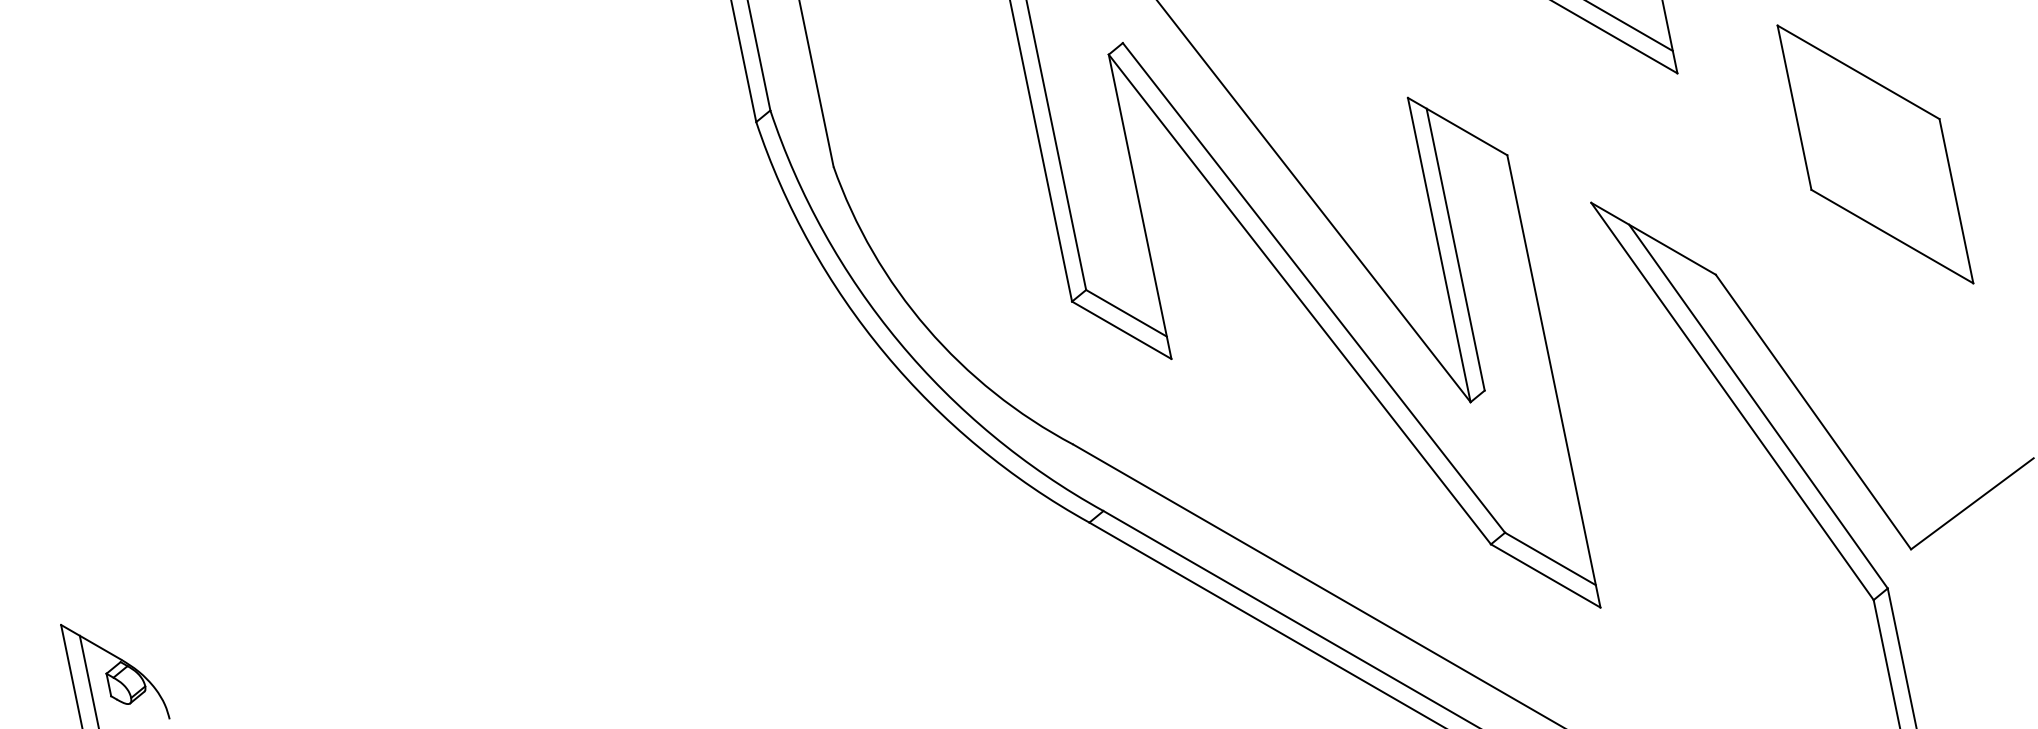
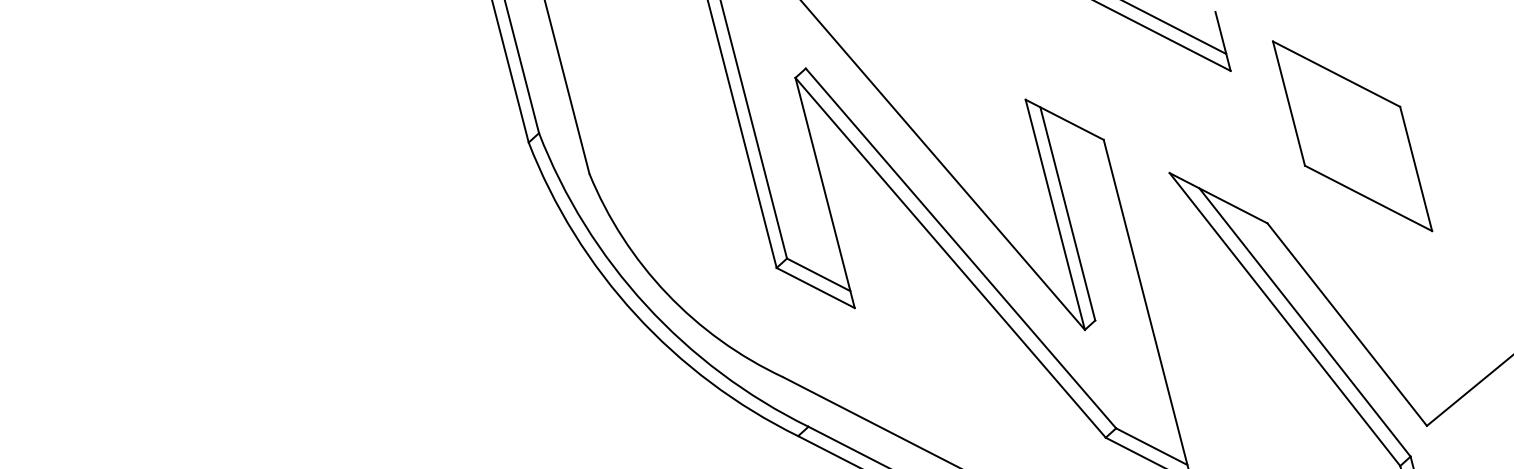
part: (1875, 154) -> (1352, 136), moved

